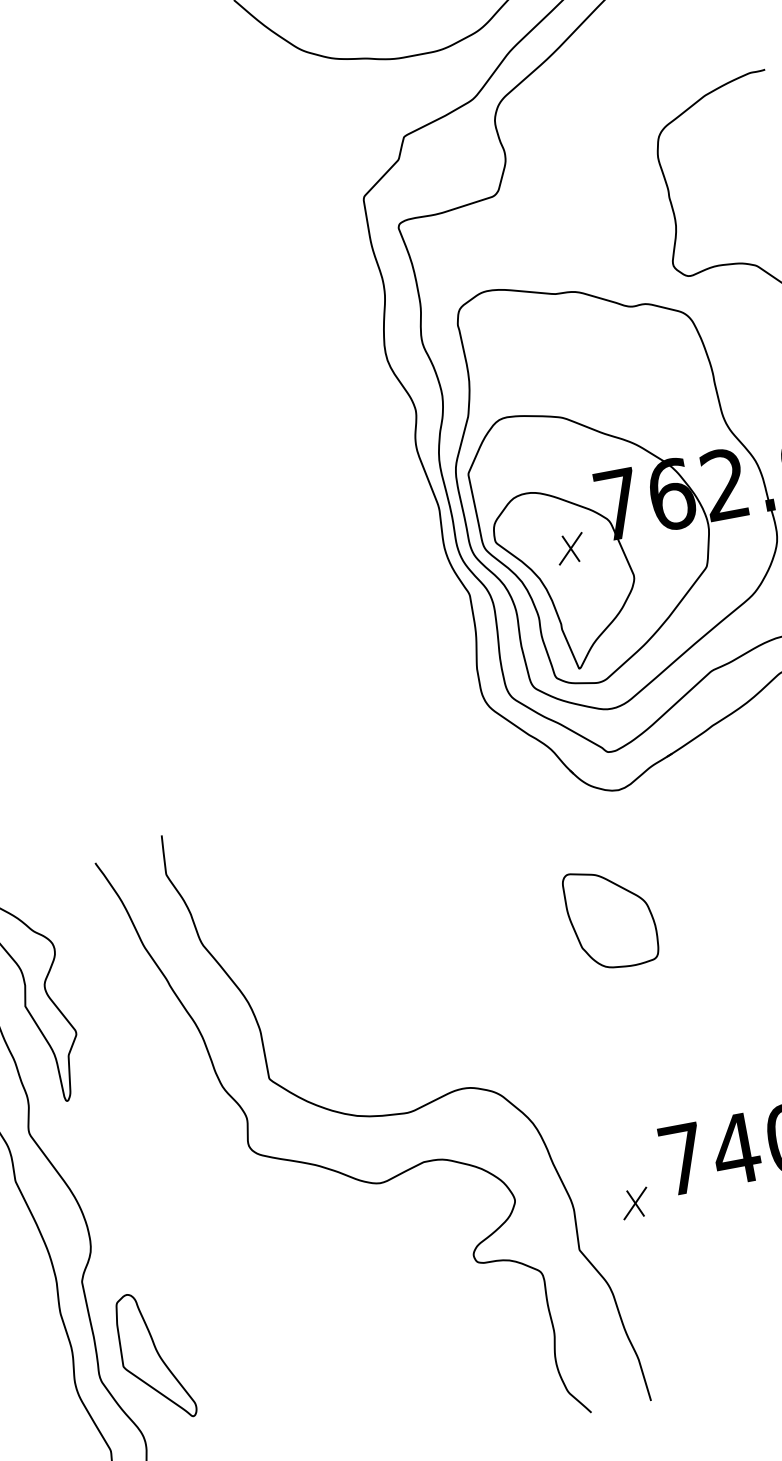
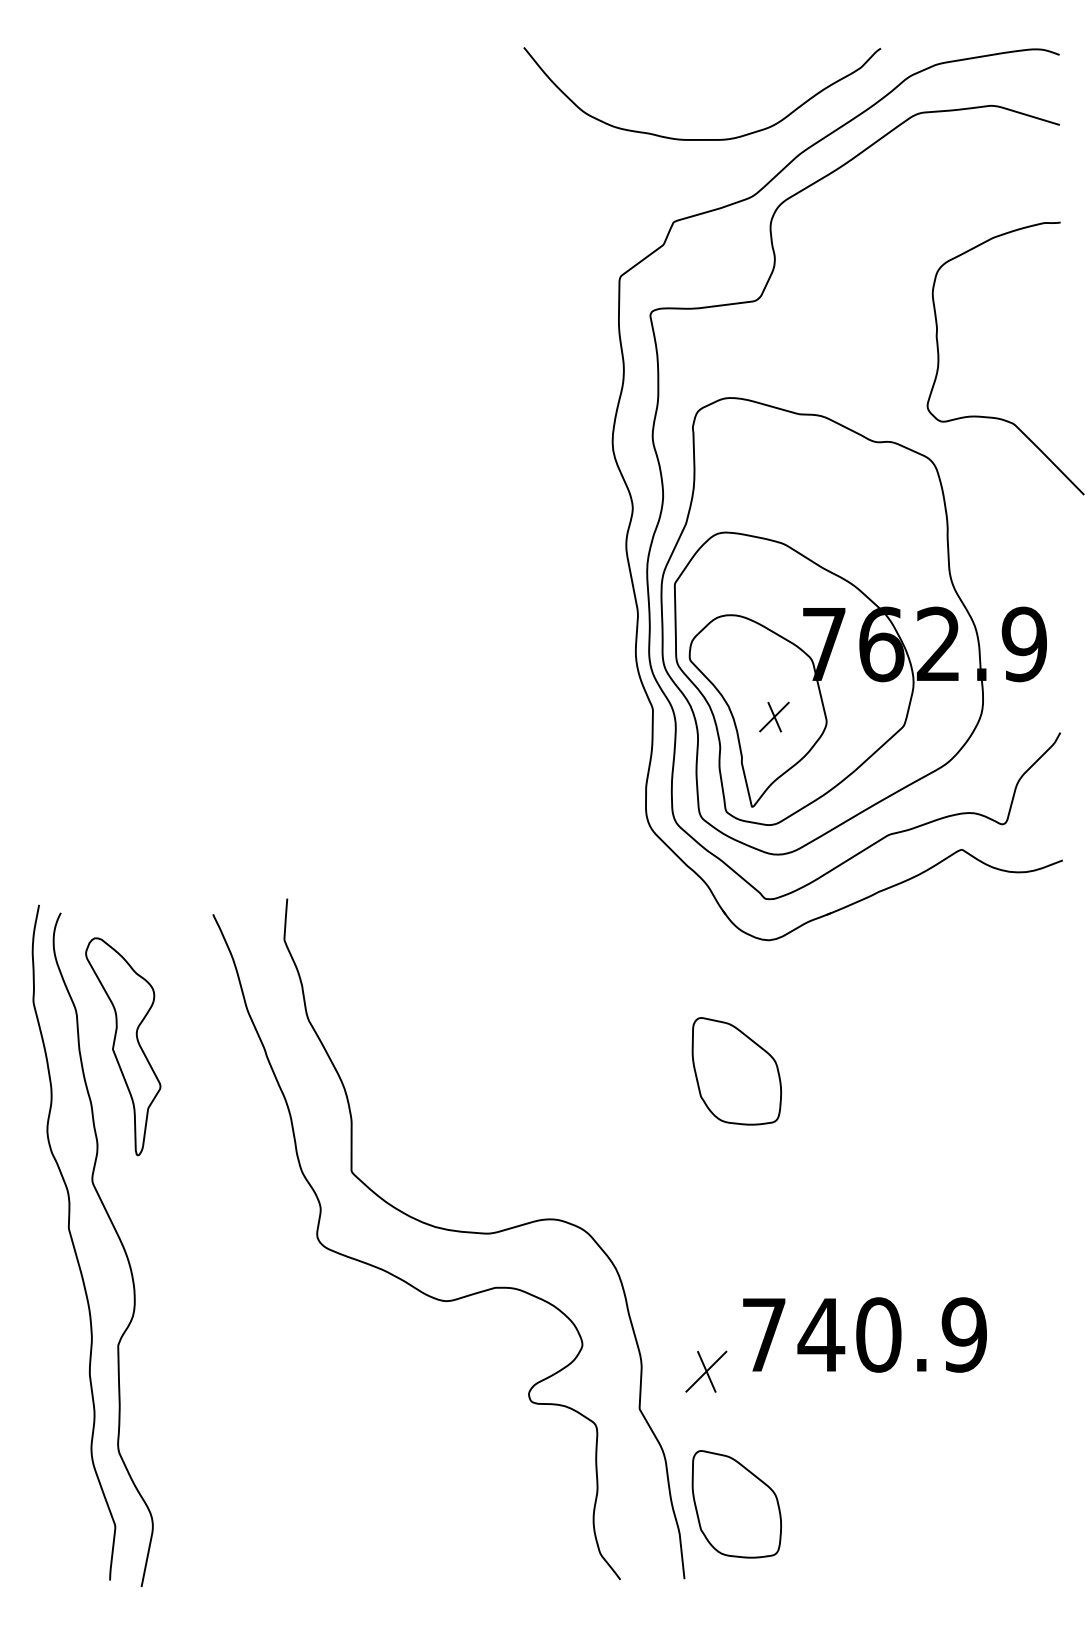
part: (570, 548) -> (774, 716), moved
part: (635, 1203) -> (706, 1371), size x1.4
part: (686, 1322) -> (736, 1504), added
part: (154, 1356) -> (178, 1436), removed

